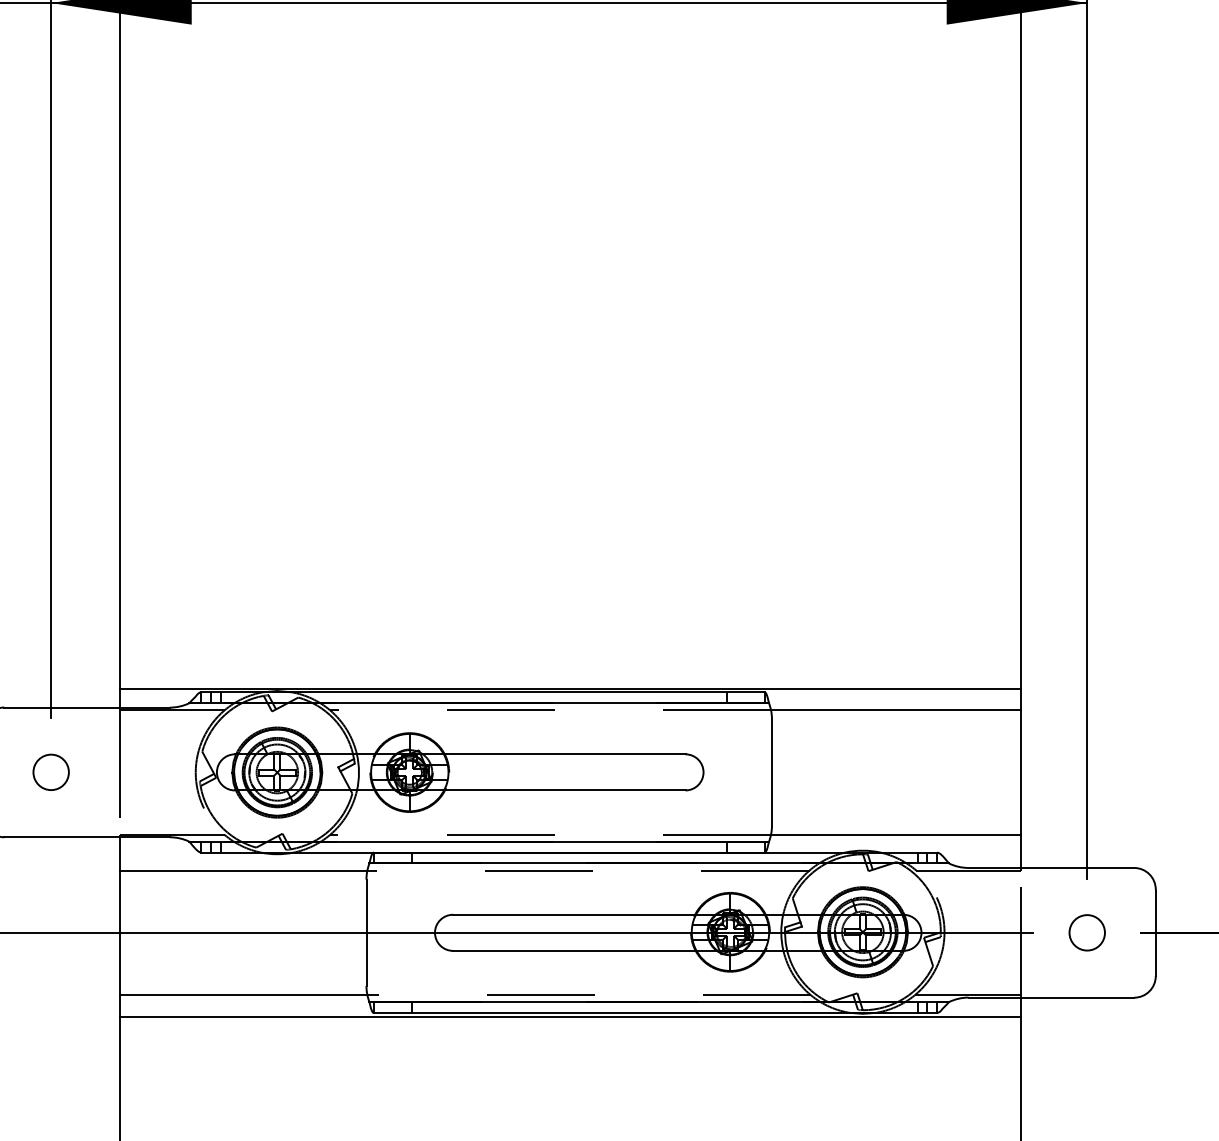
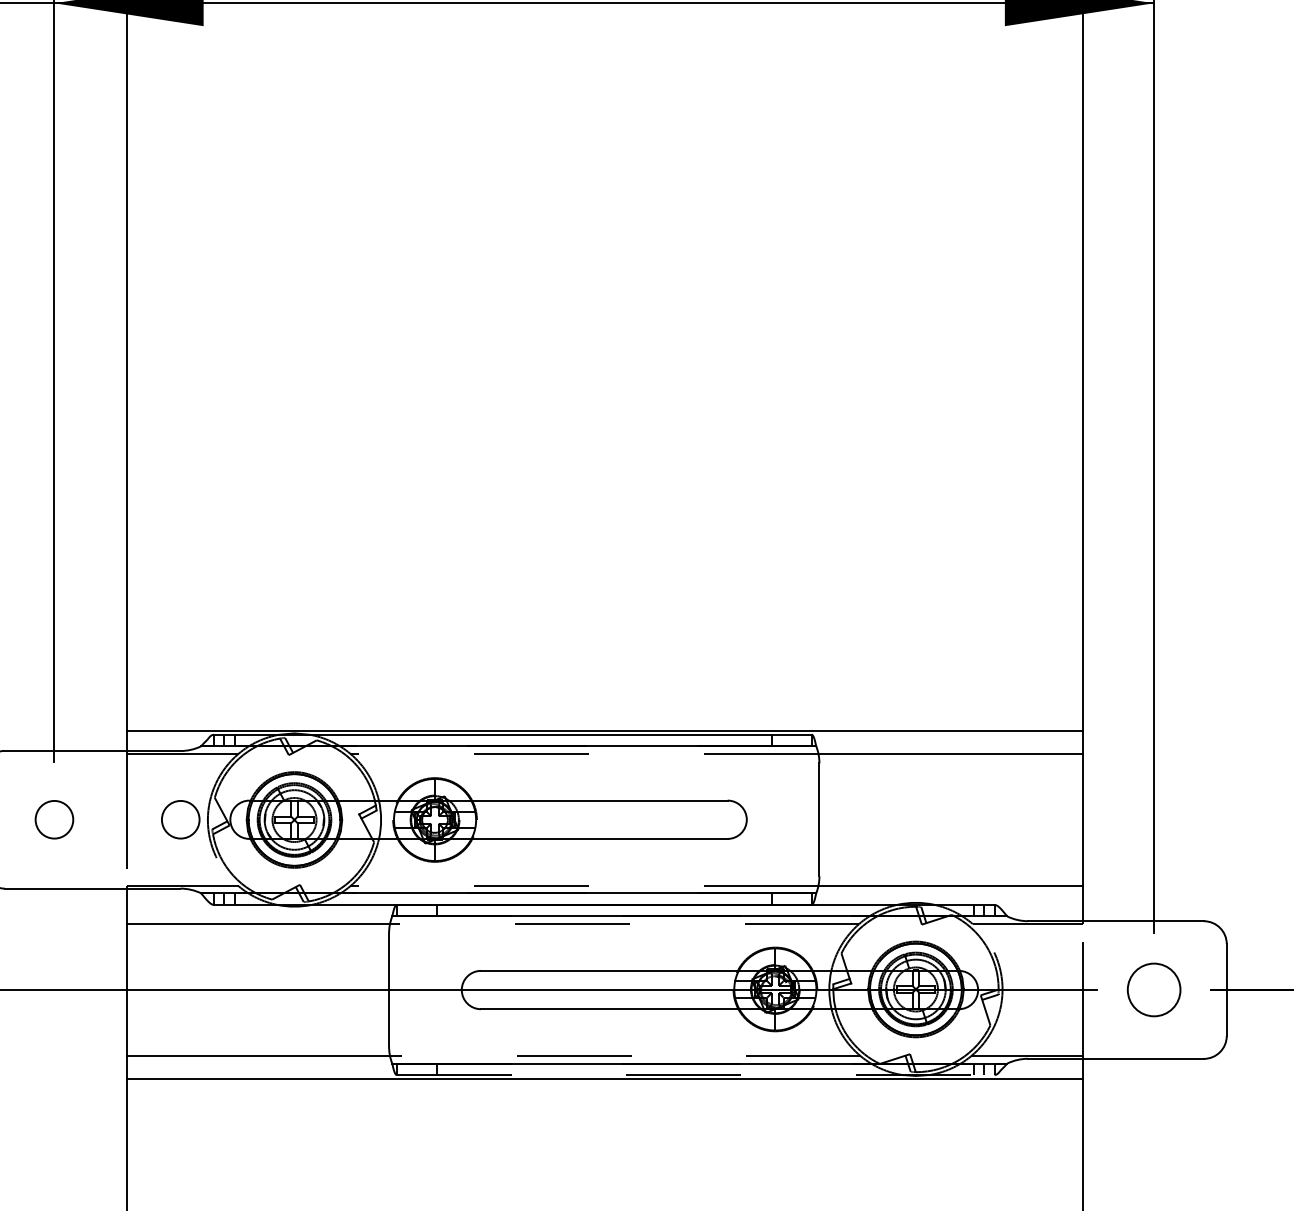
circle: (169, 771) -> (180, 818), added
circle: (1086, 932) -> (1153, 989), size x1.4
line: (655, 1012) -> (695, 1074), solid -> dashed

